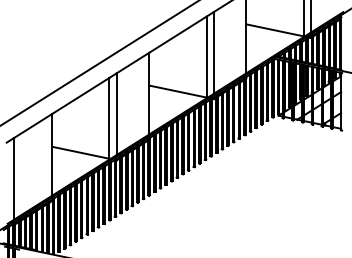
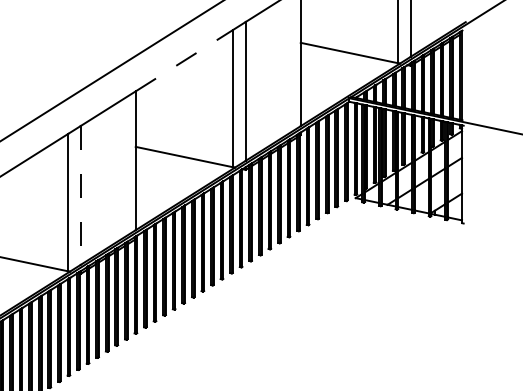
line: (177, 34) -> (183, 60), solid -> dashed
line: (116, 114) -> (80, 196), solid -> dashed

